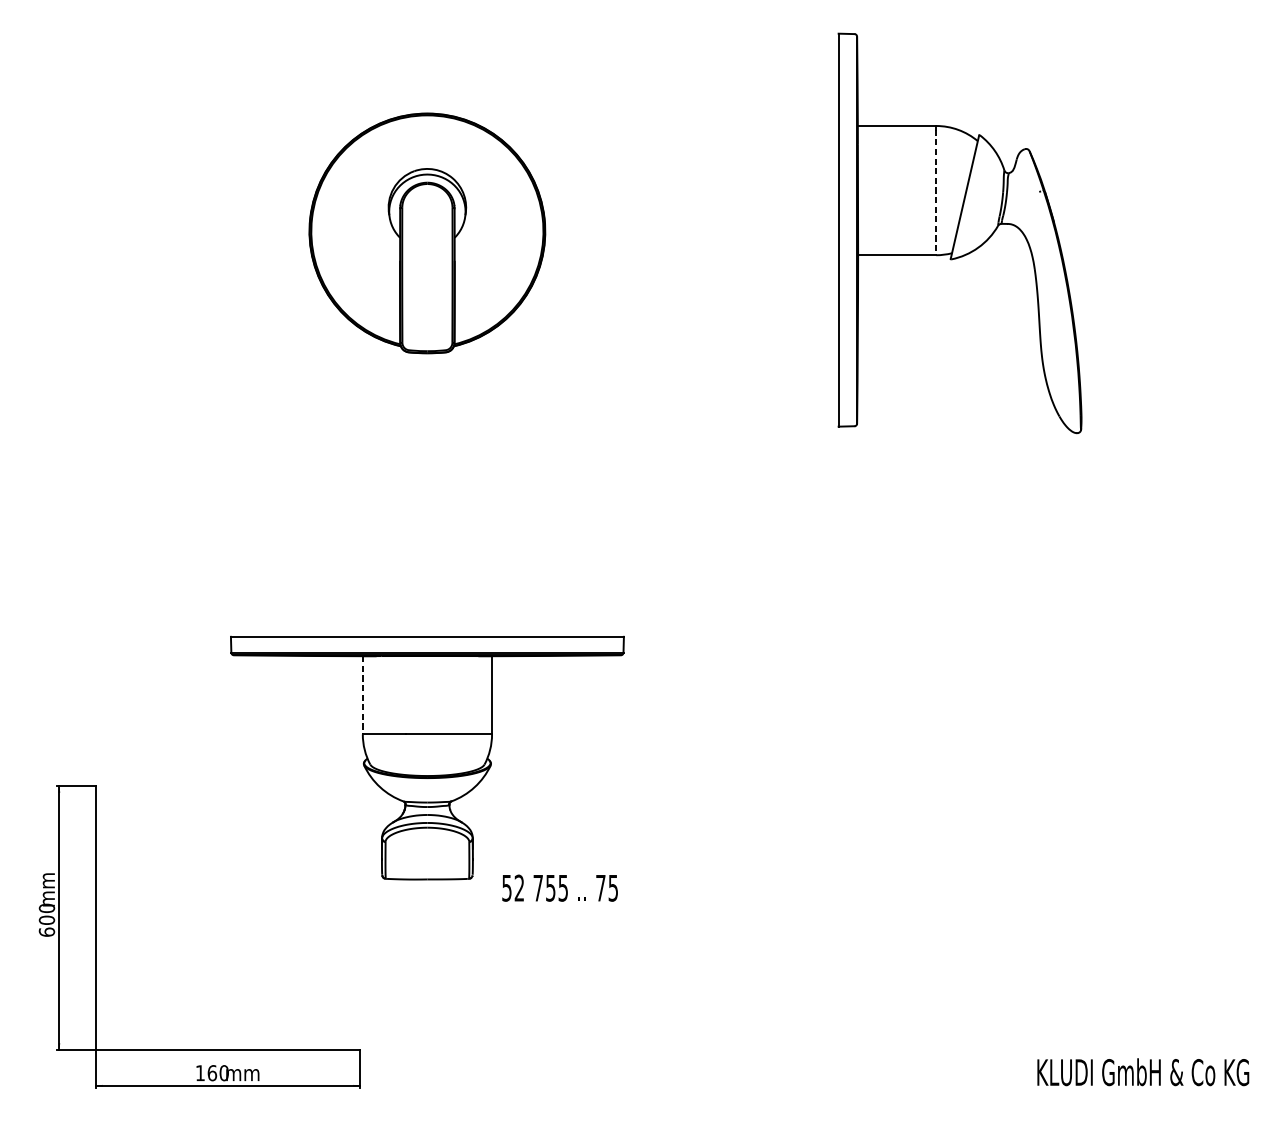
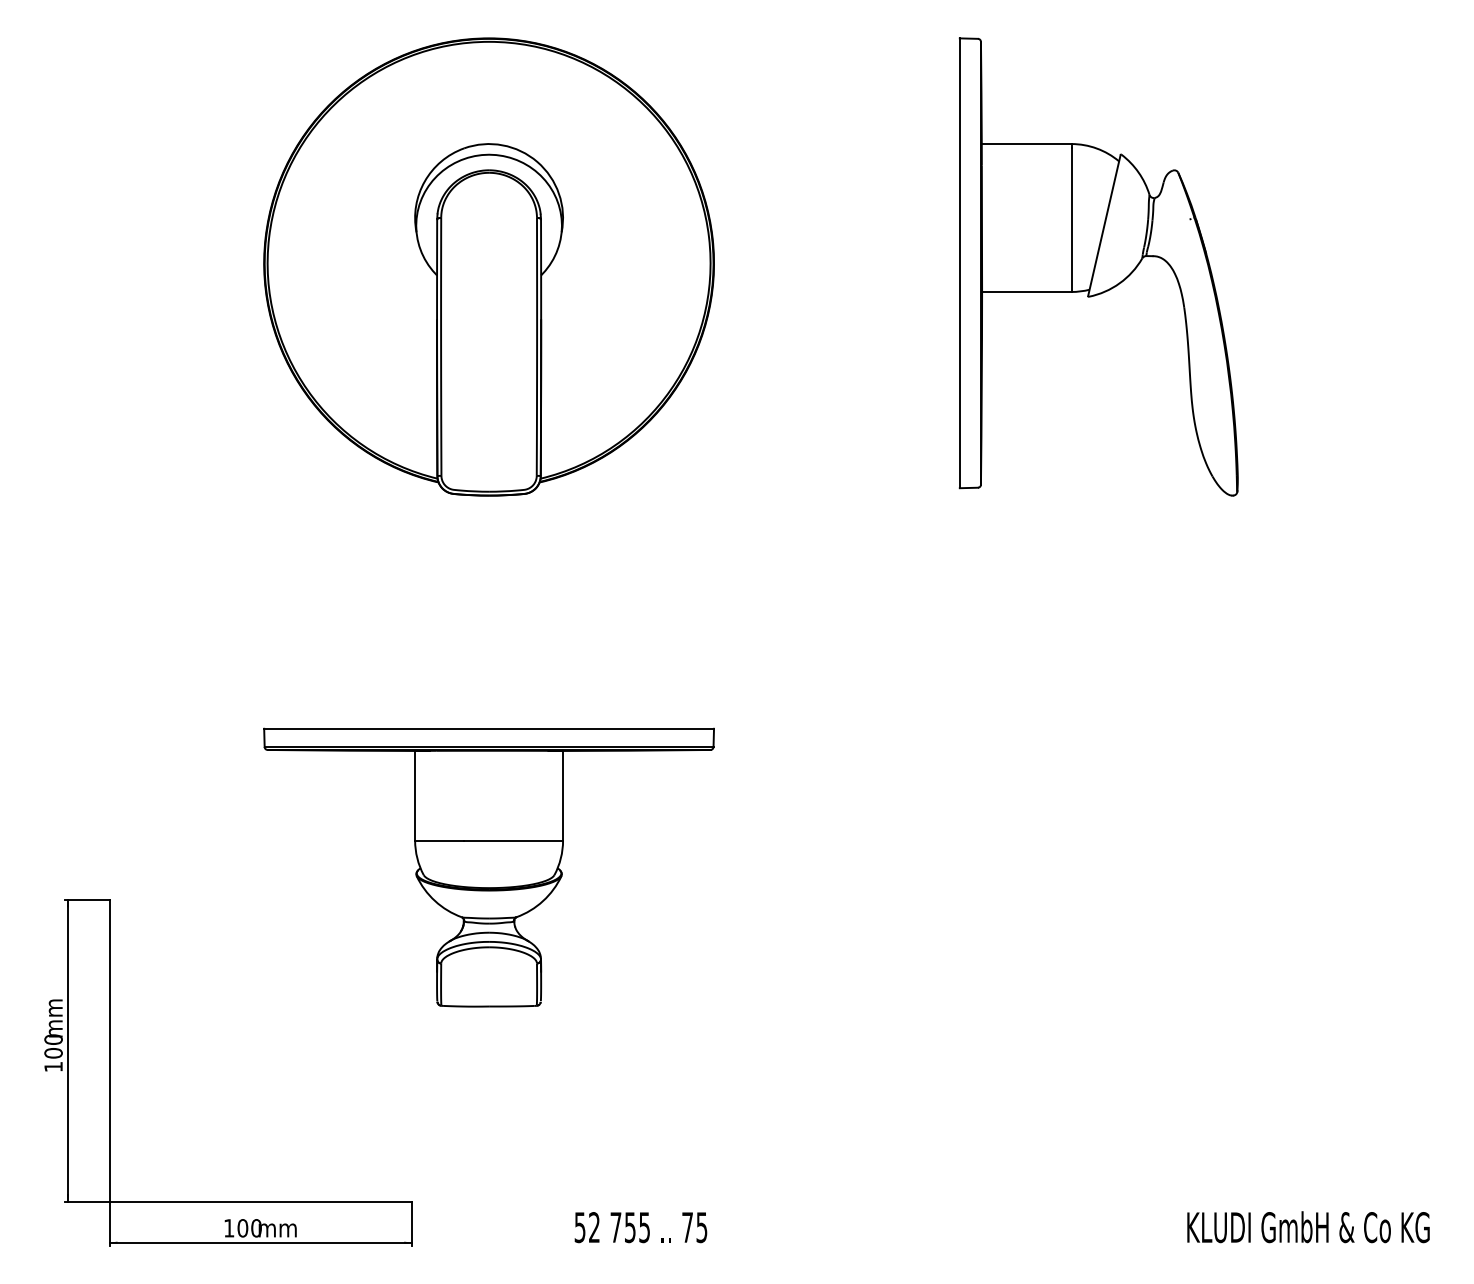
line: (936, 192) -> (1071, 220), dashed -> solid
part: (426, 232) -> (488, 266), size x1.67
line: (363, 695) -> (415, 795), dashed -> solid
text: (559, 888) -> (640, 1227), moved
text: (46, 931) -> (53, 1066), 600 -> 100
text: (212, 1073) -> (242, 1228), 160 -> 100

